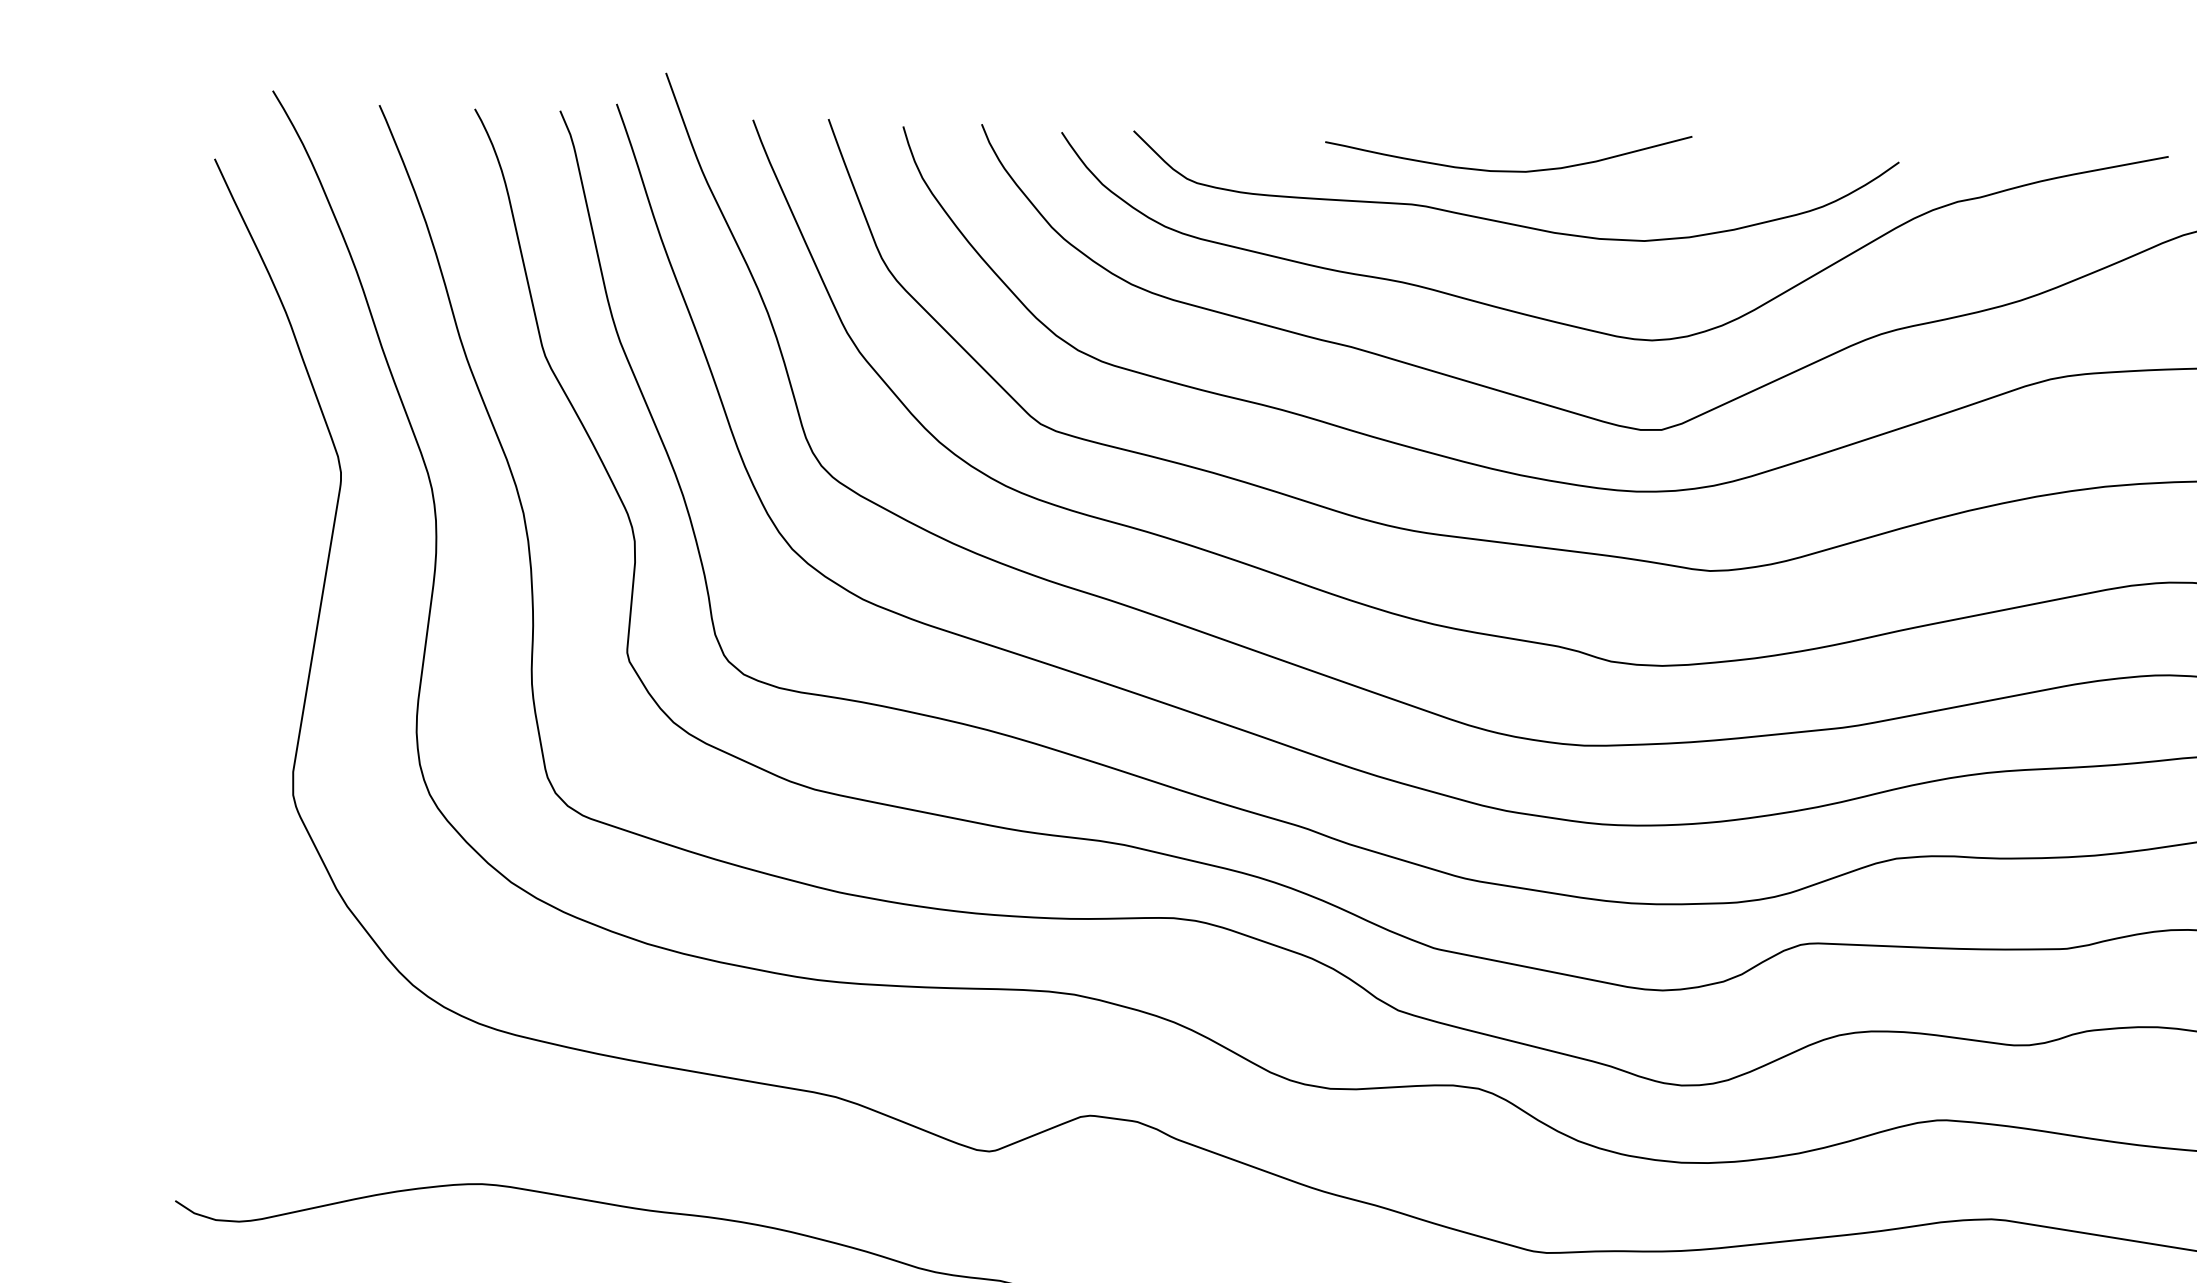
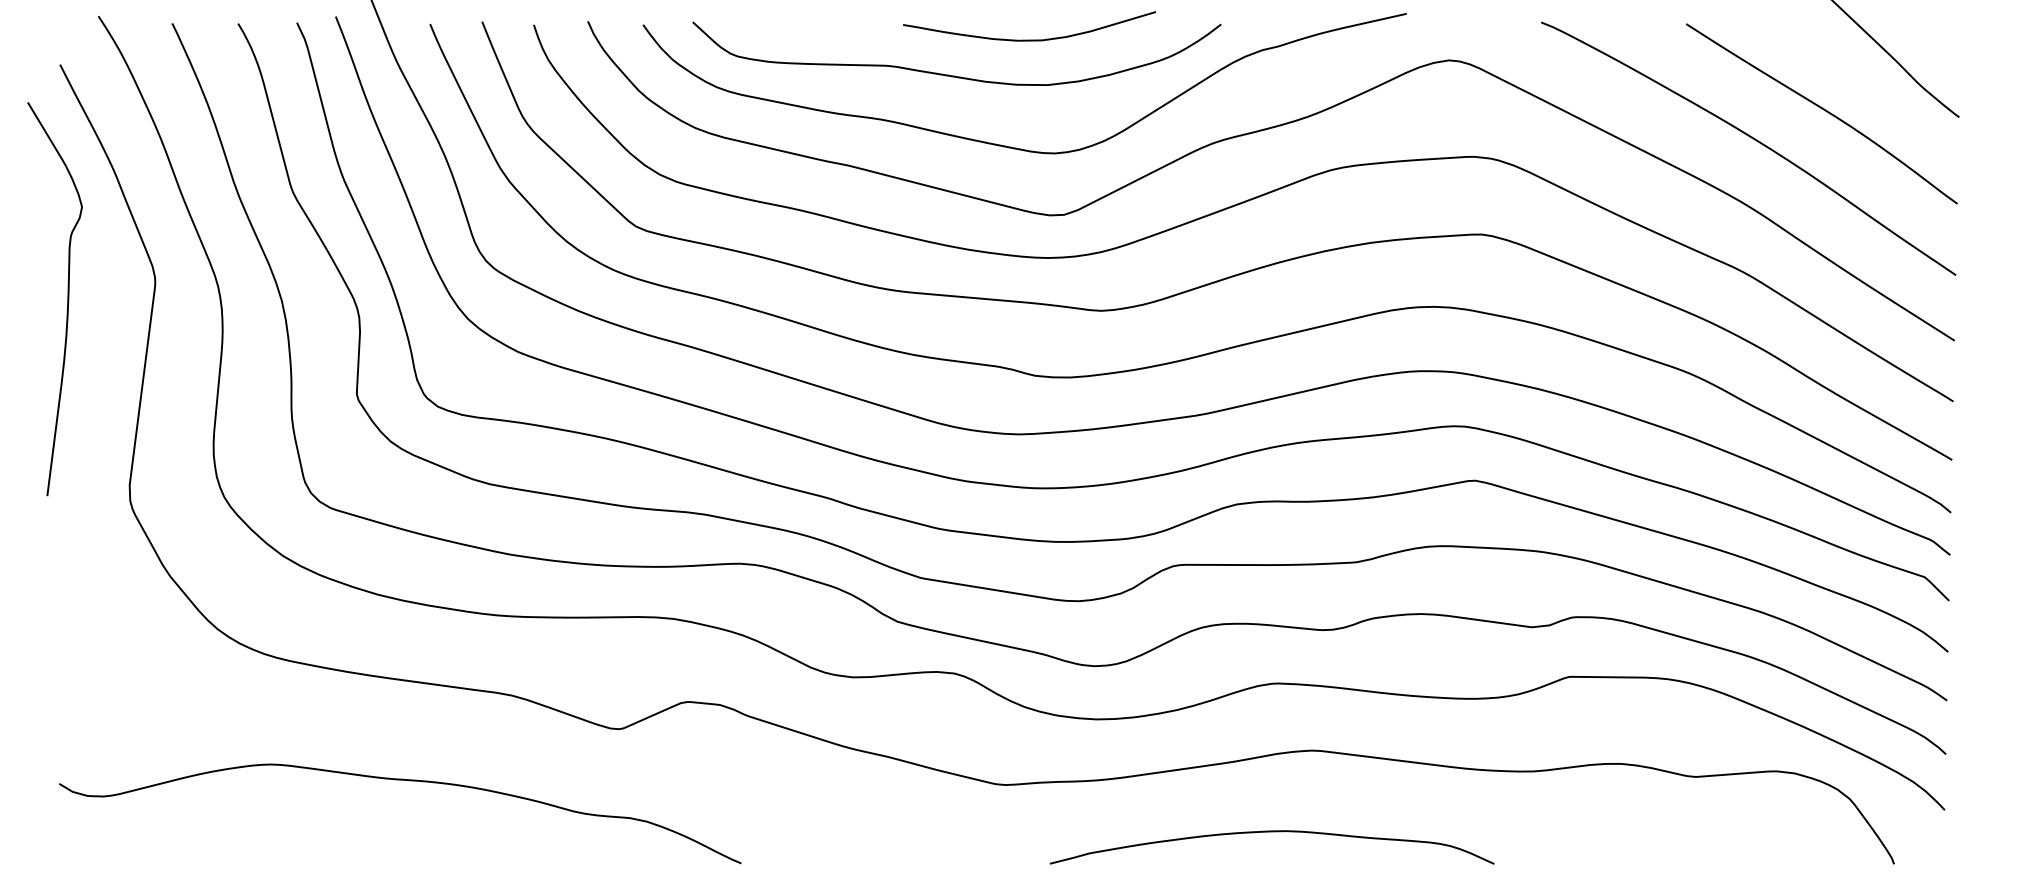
curve: (1507, 169) -> (1029, 39), moved
curve: (212, 499) -> (67, 299), added

